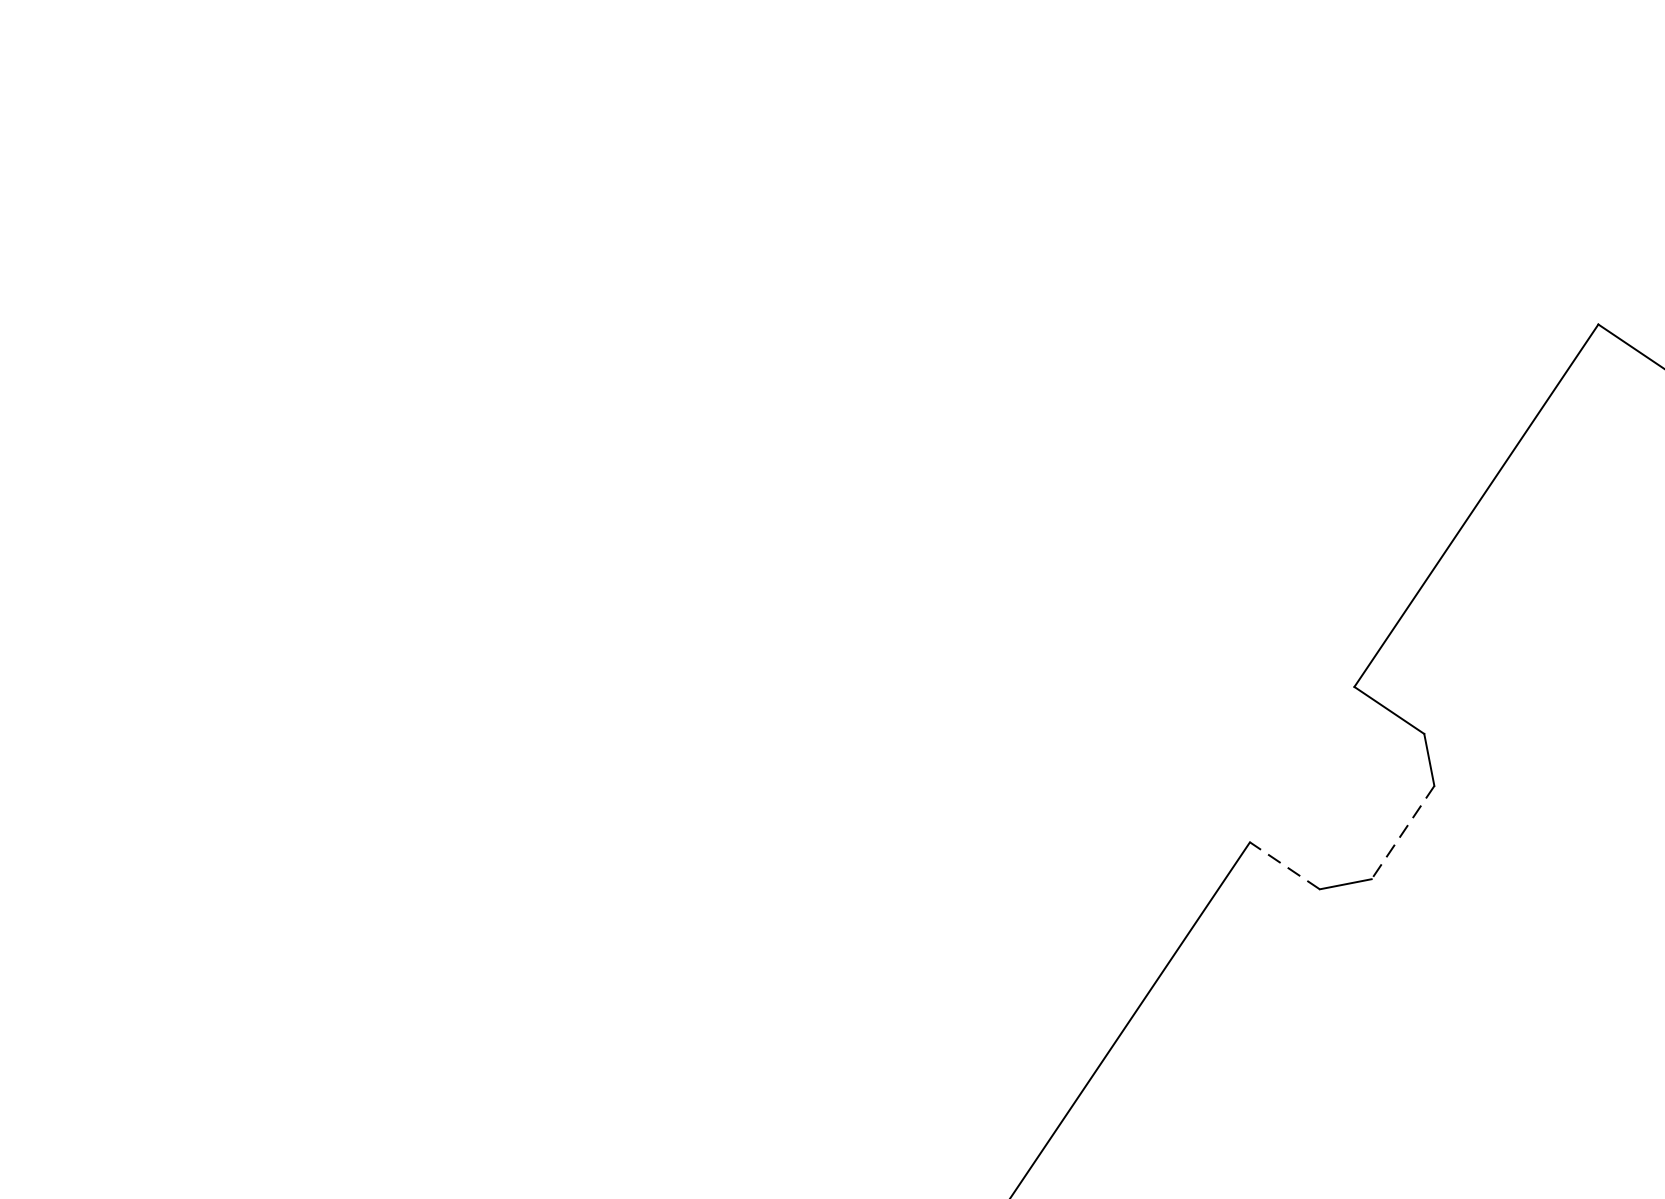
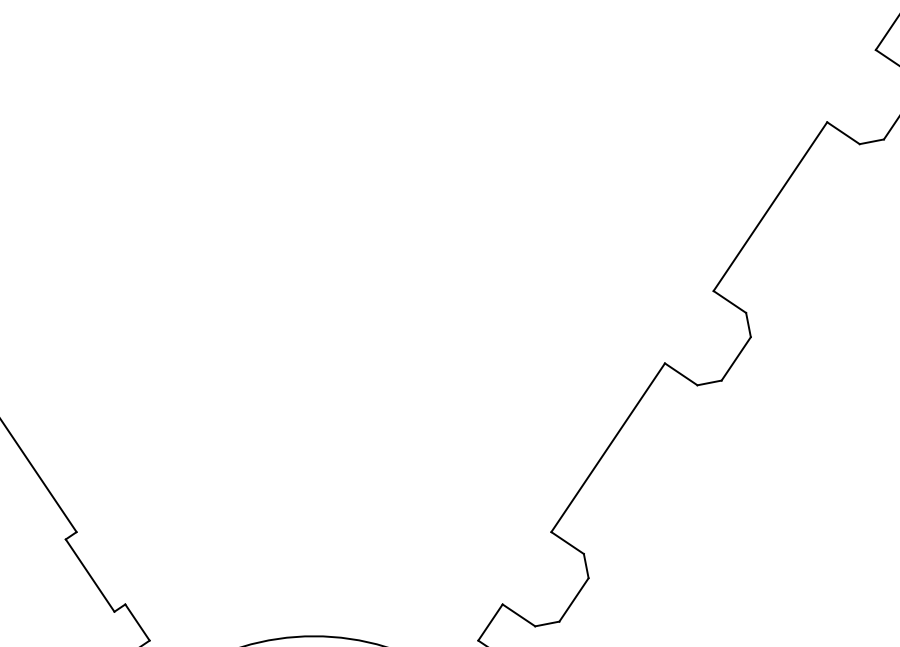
line: (1401, 833) -> (735, 359), dashed -> solid
line: (1285, 866) -> (681, 374), dashed -> solid

